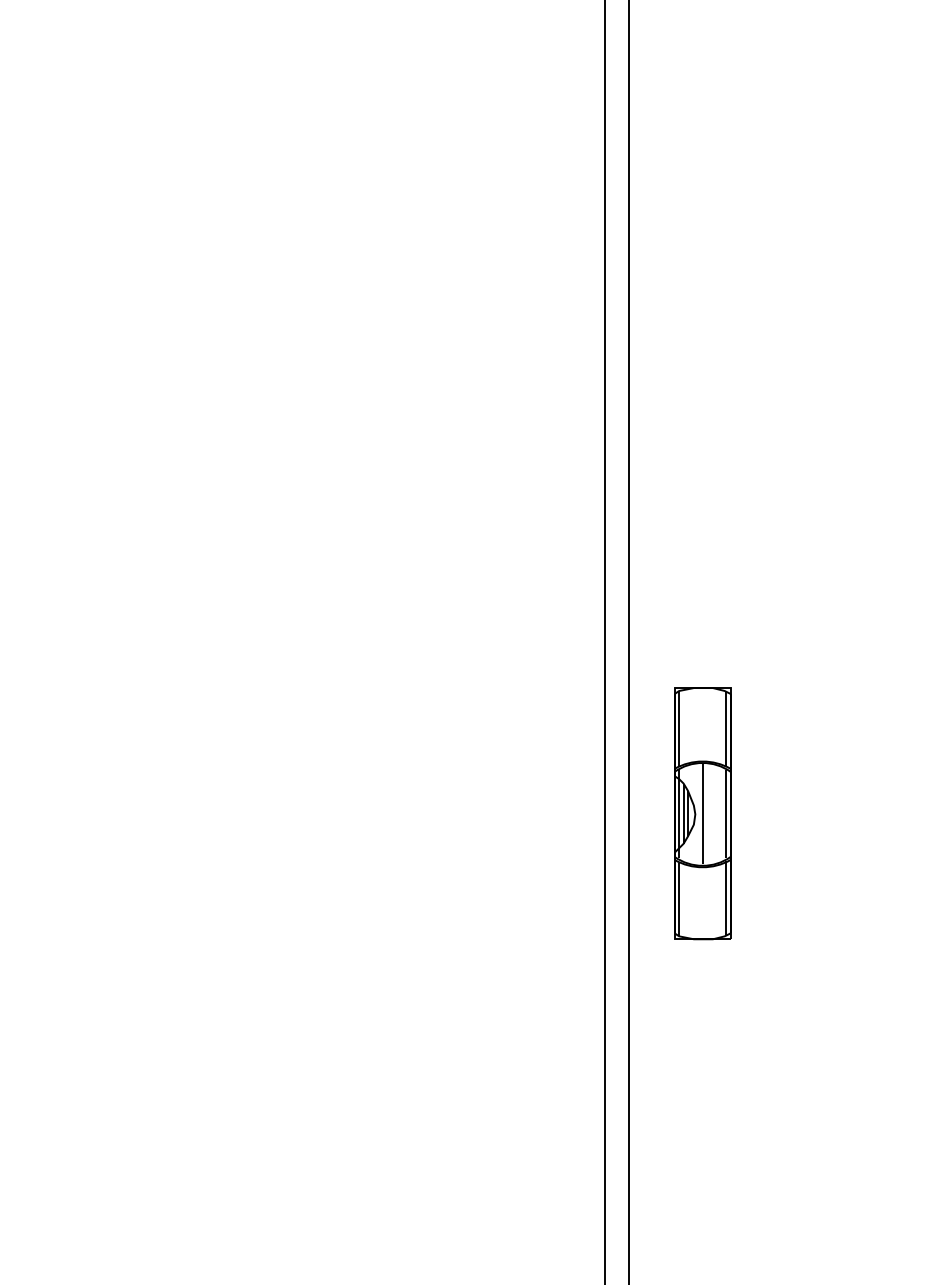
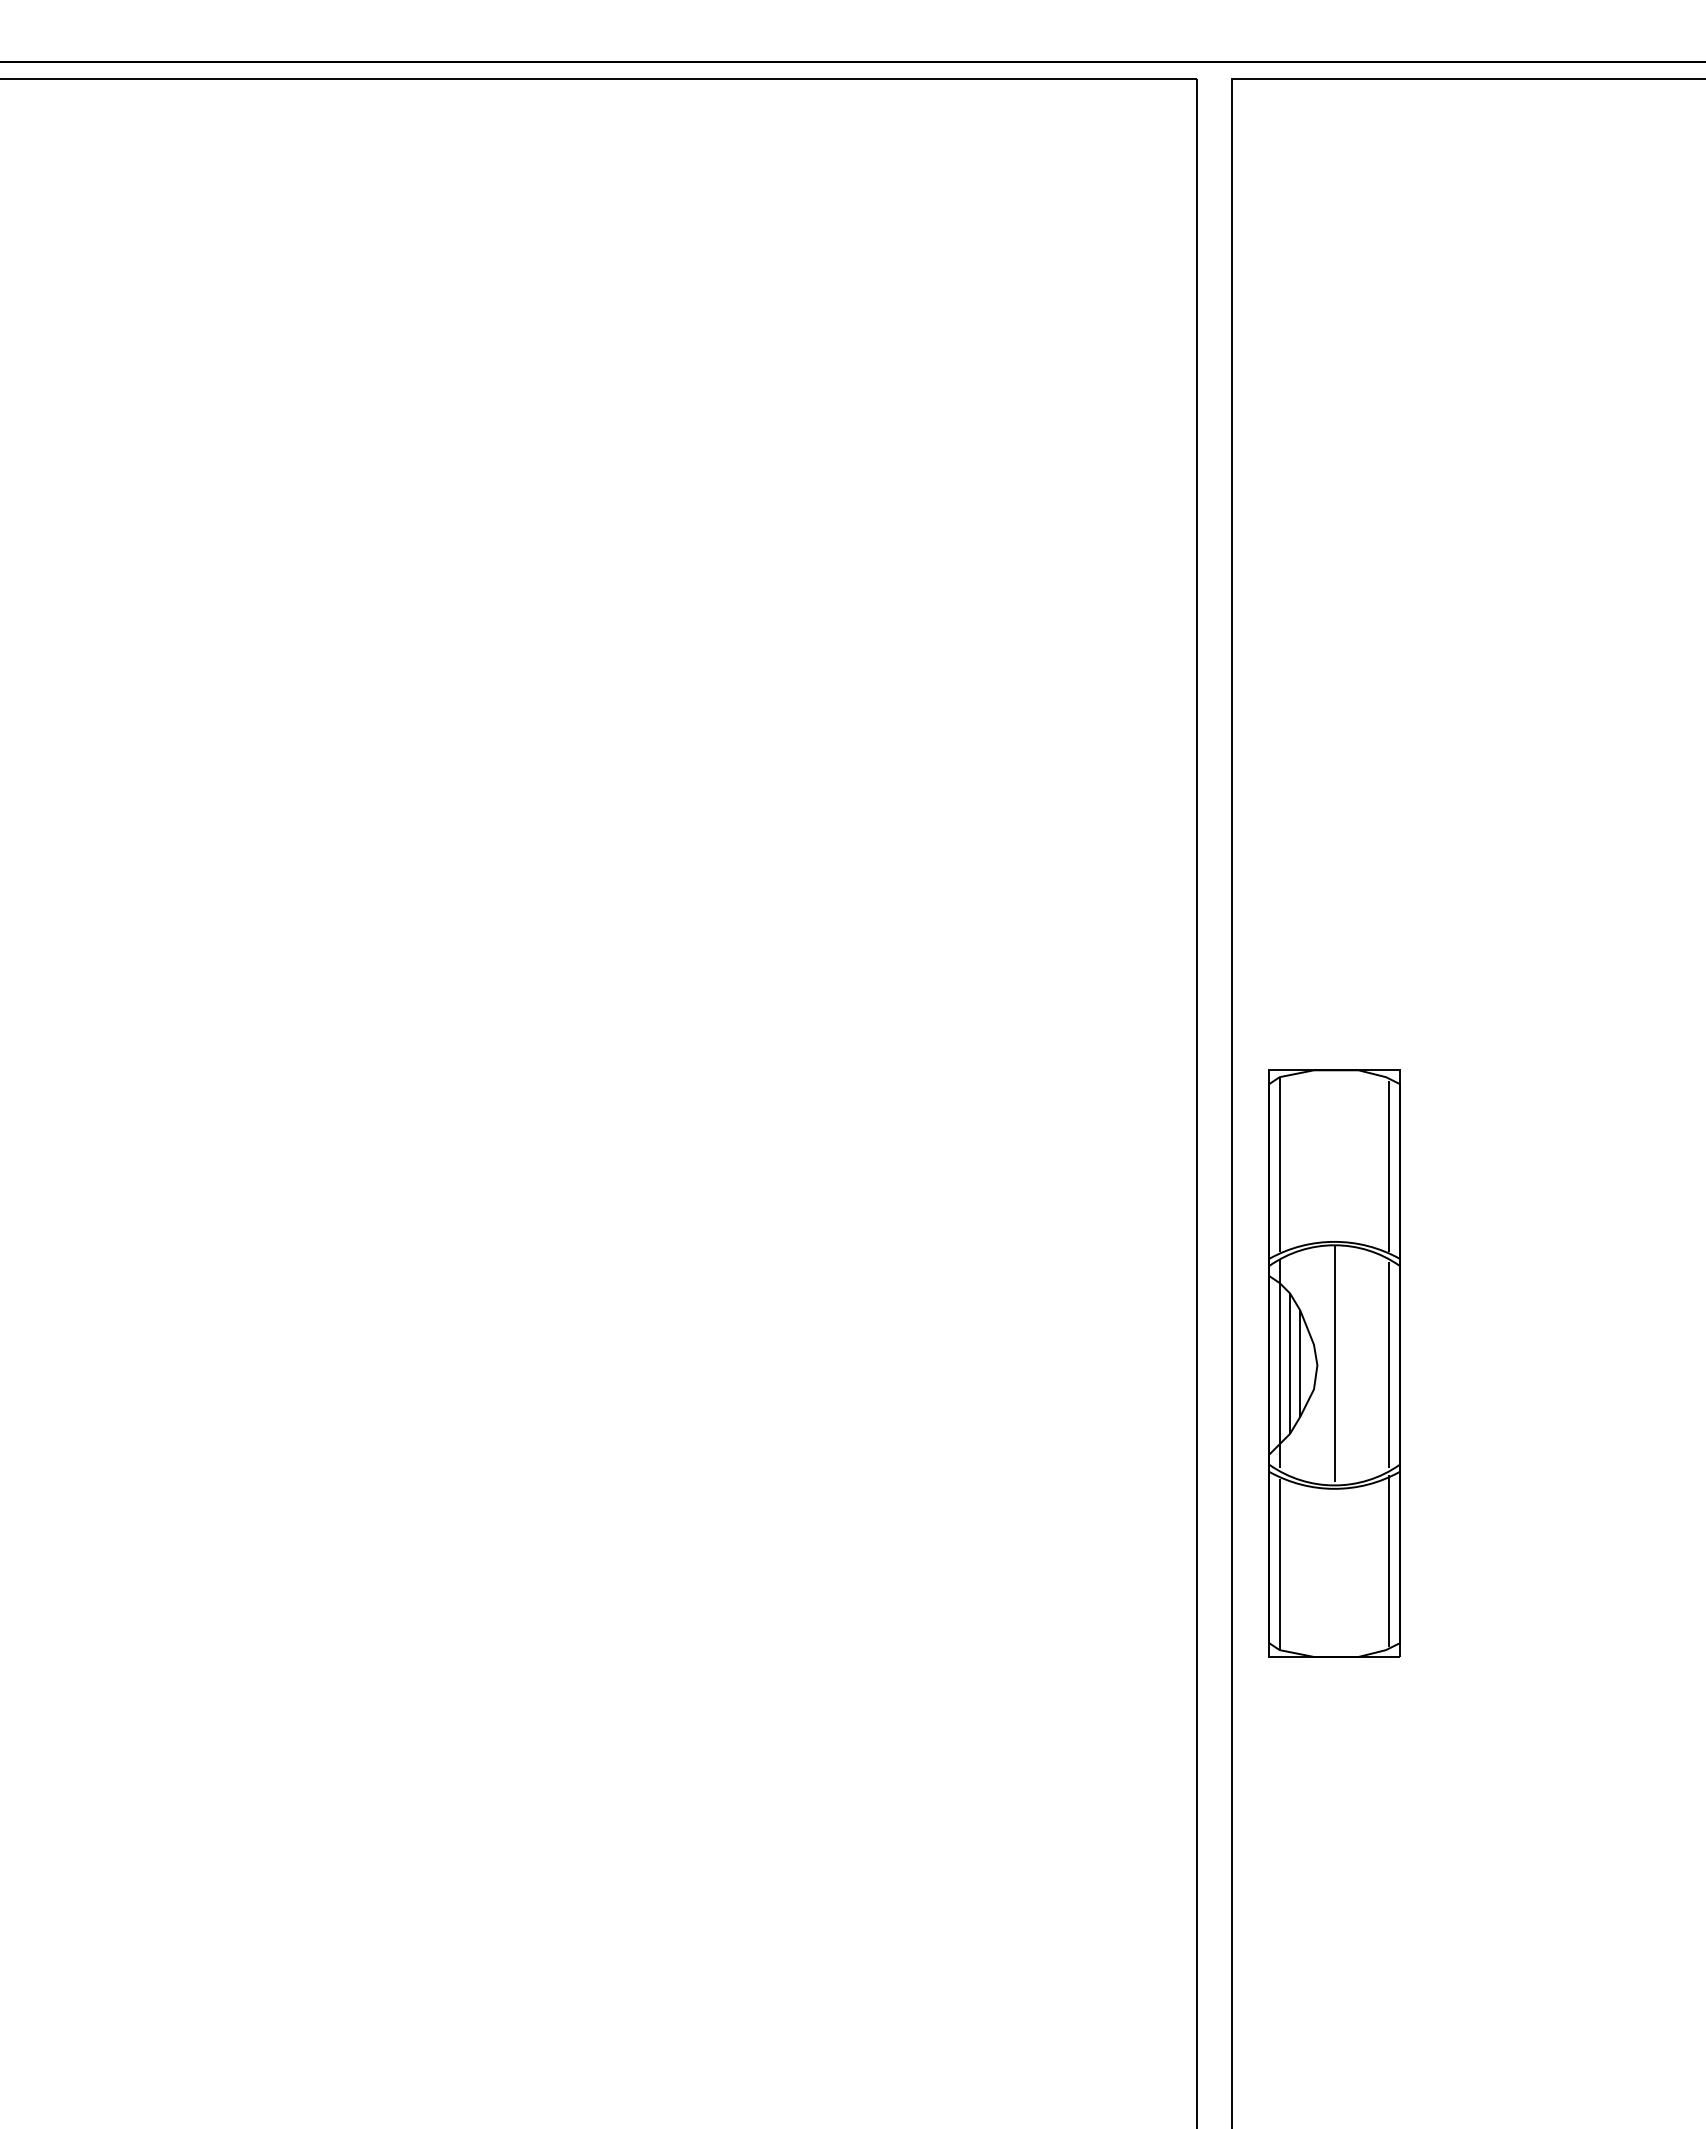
part: (702, 813) -> (1334, 1363), size x1.67

